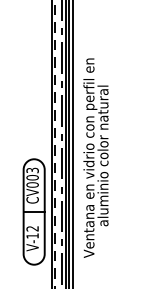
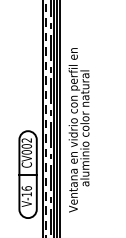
text: (32, 170) -> (26, 140), CV003 -> CV002
text: (32, 228) -> (26, 188), V-12 -> V-16

